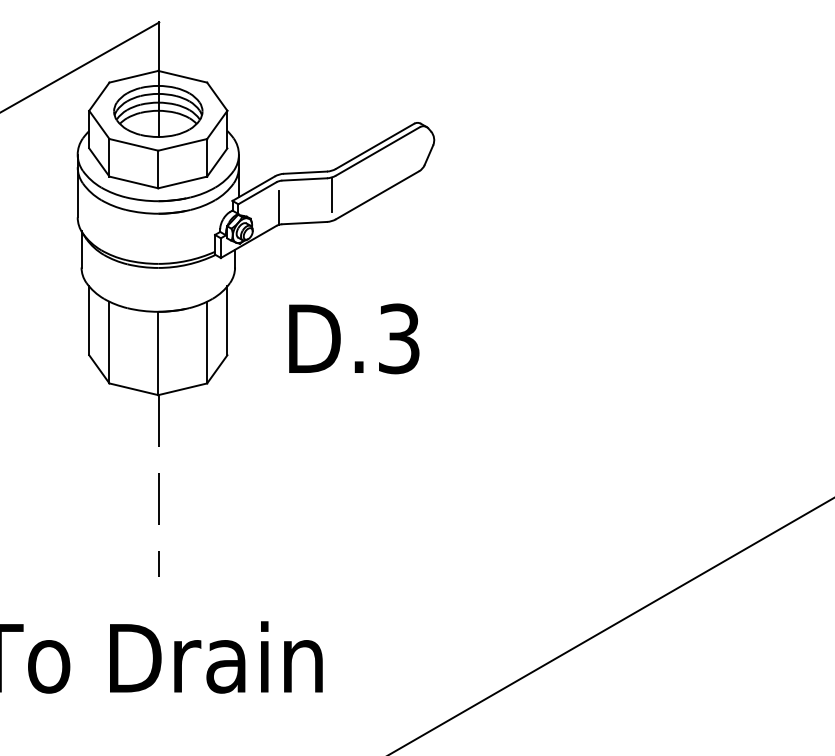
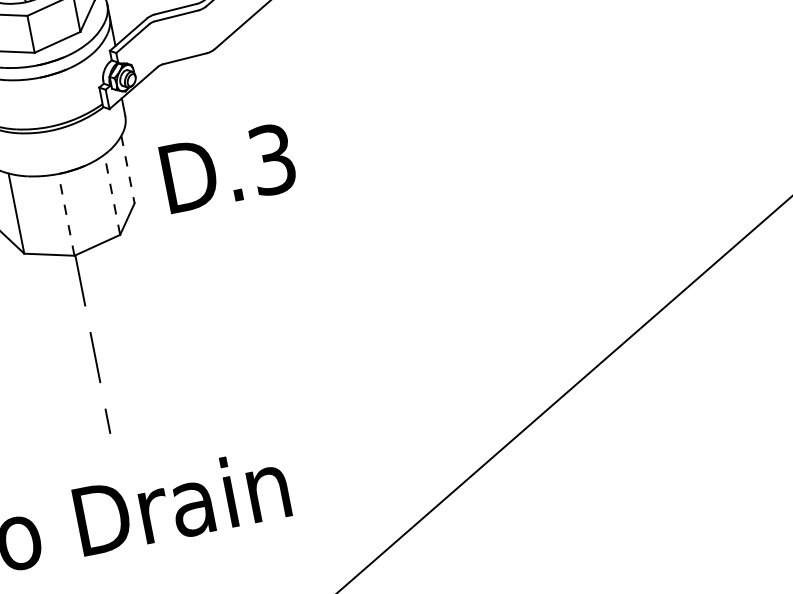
line: (331, 194) -> (205, 25), removed
line: (279, 207) -> (157, 48), removed
line: (227, 321) -> (128, 170), solid -> dashed
text: (354, 338) -> (228, 167), moved
line: (207, 342) -> (112, 194), solid -> dashed
line: (158, 353) -> (66, 214), solid -> dashed

